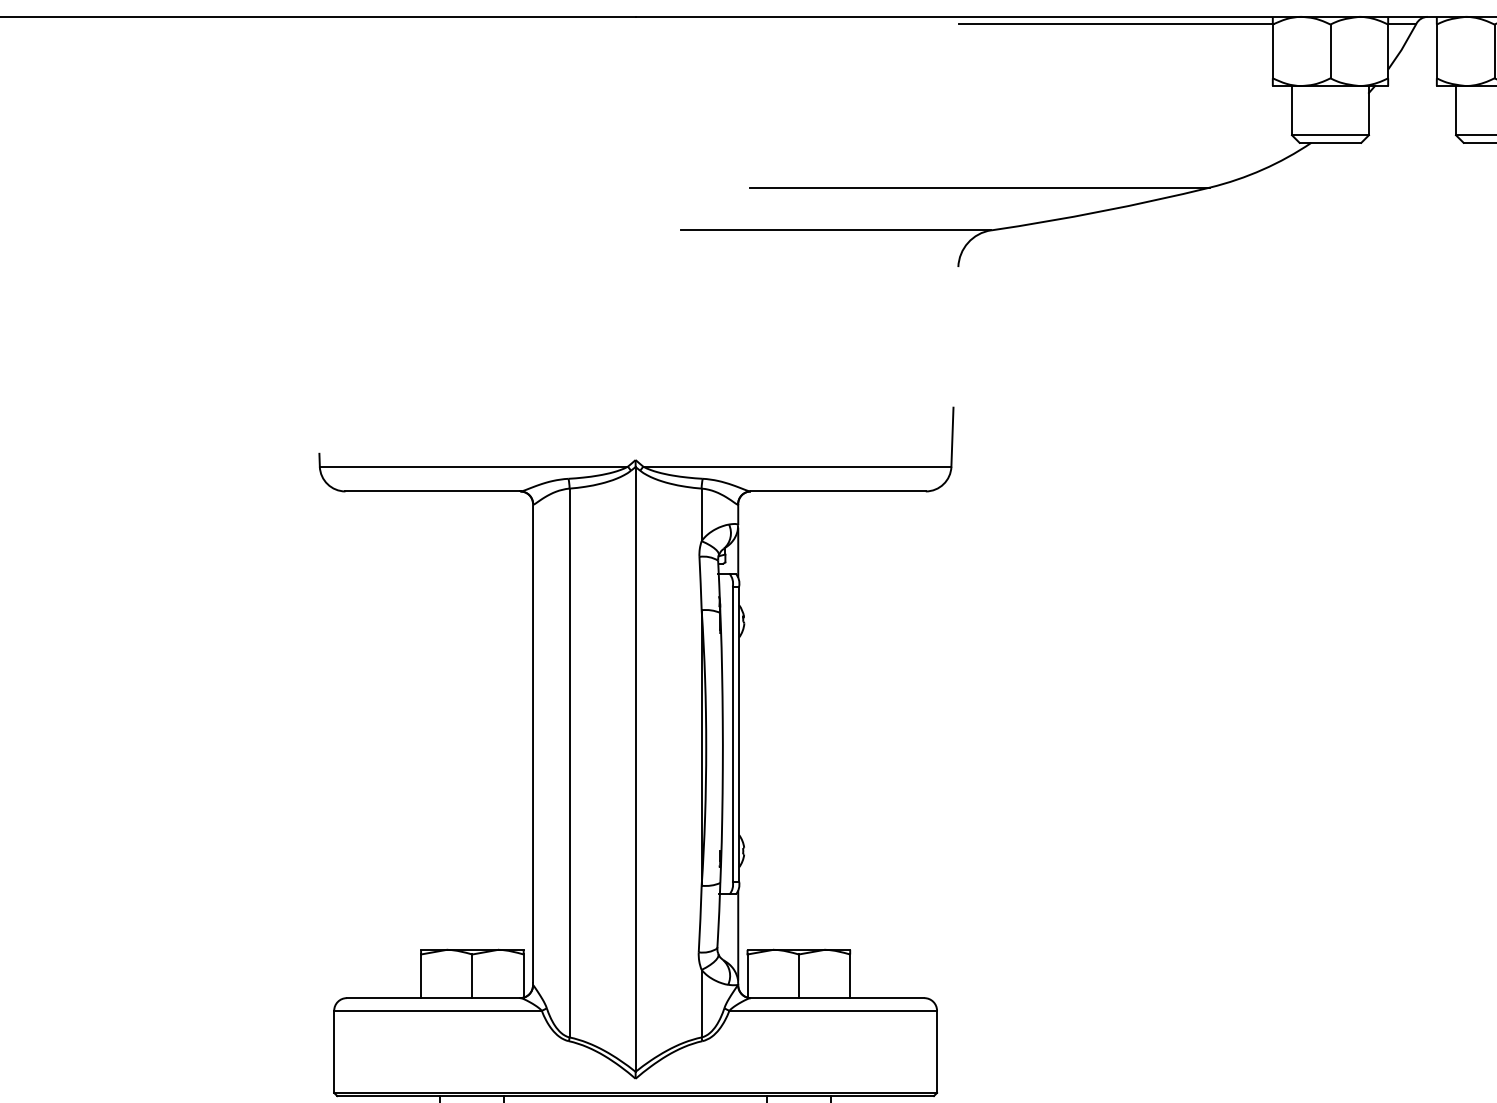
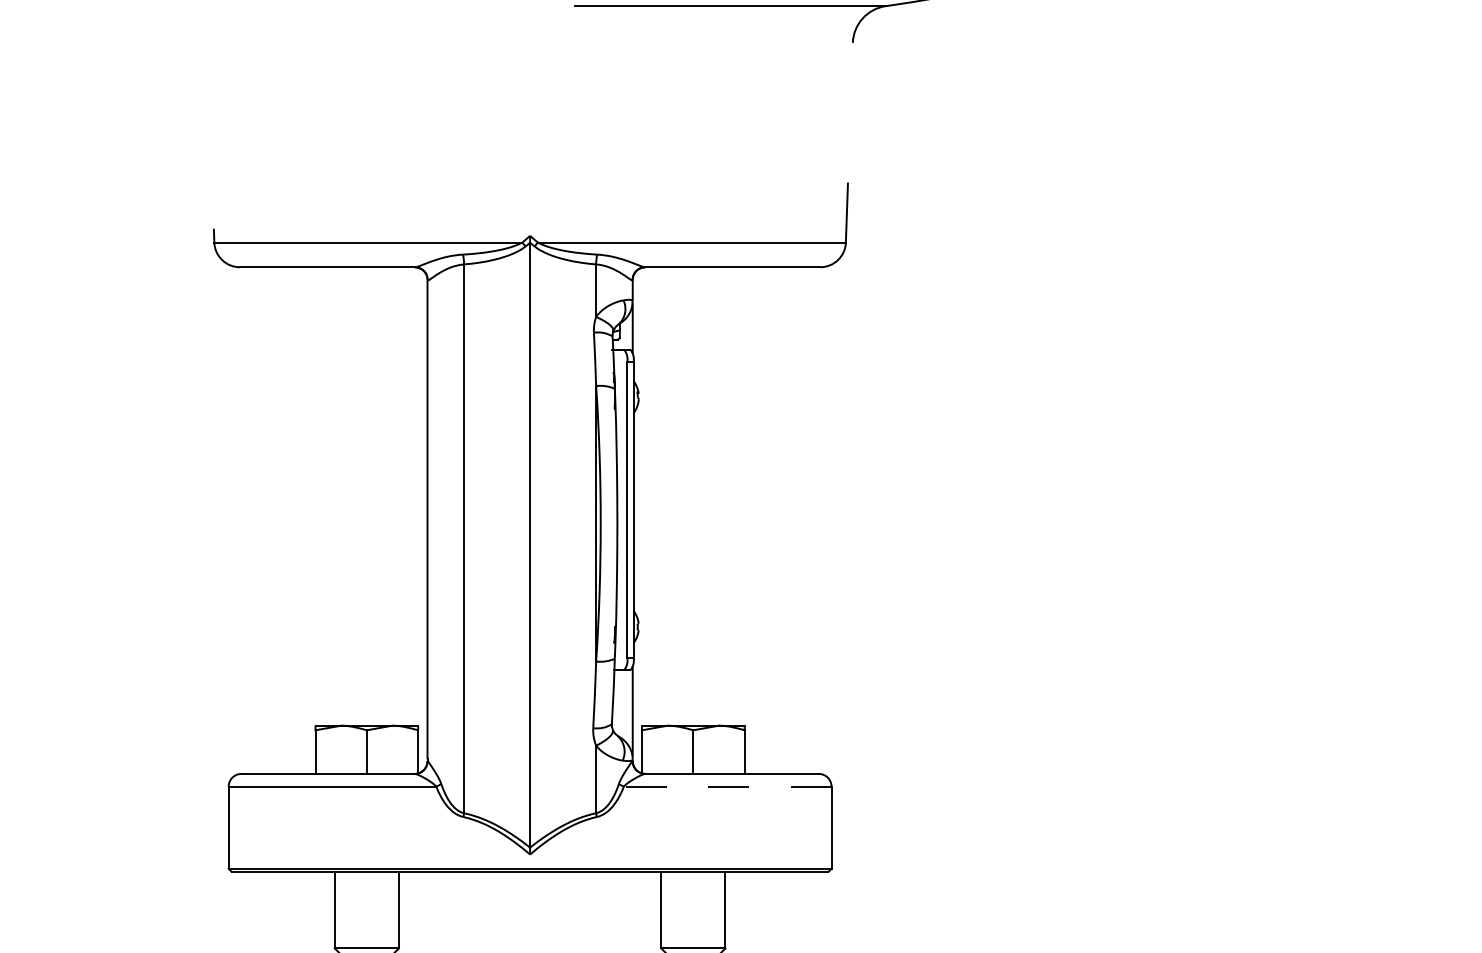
line: (833, 1010) -> (727, 786), solid -> dashed

